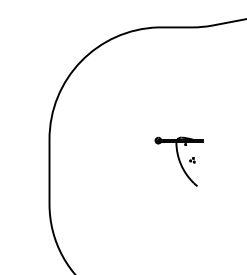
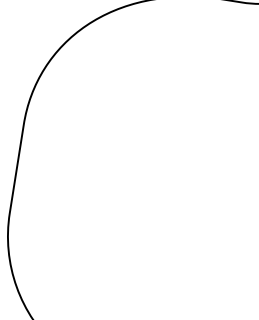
part: (178, 161) -> (194, 182), removed

